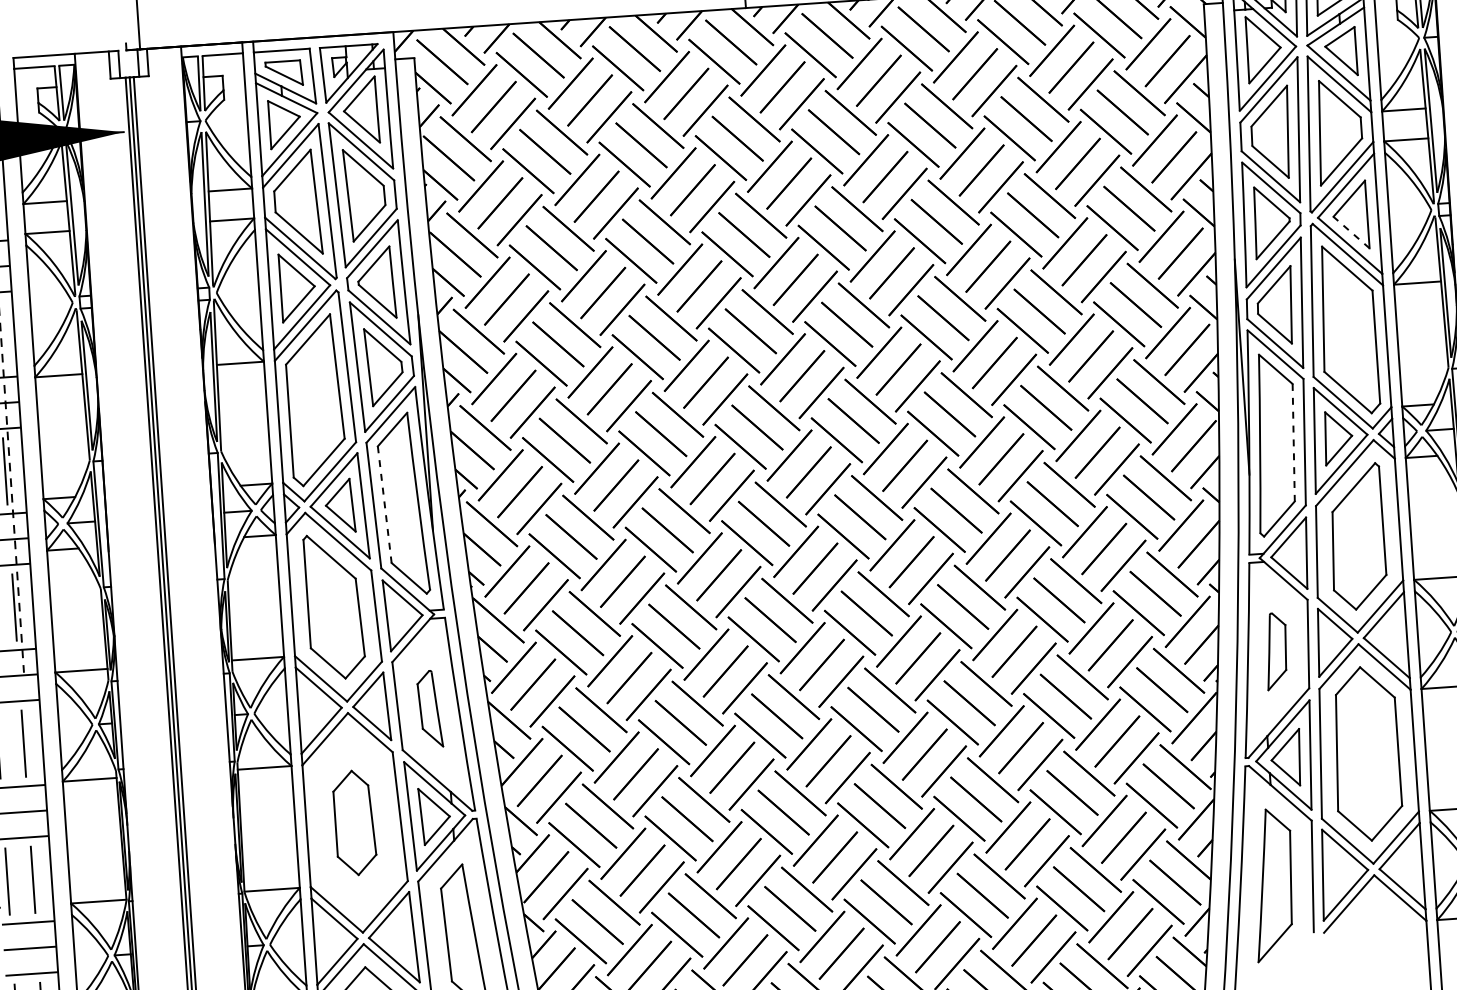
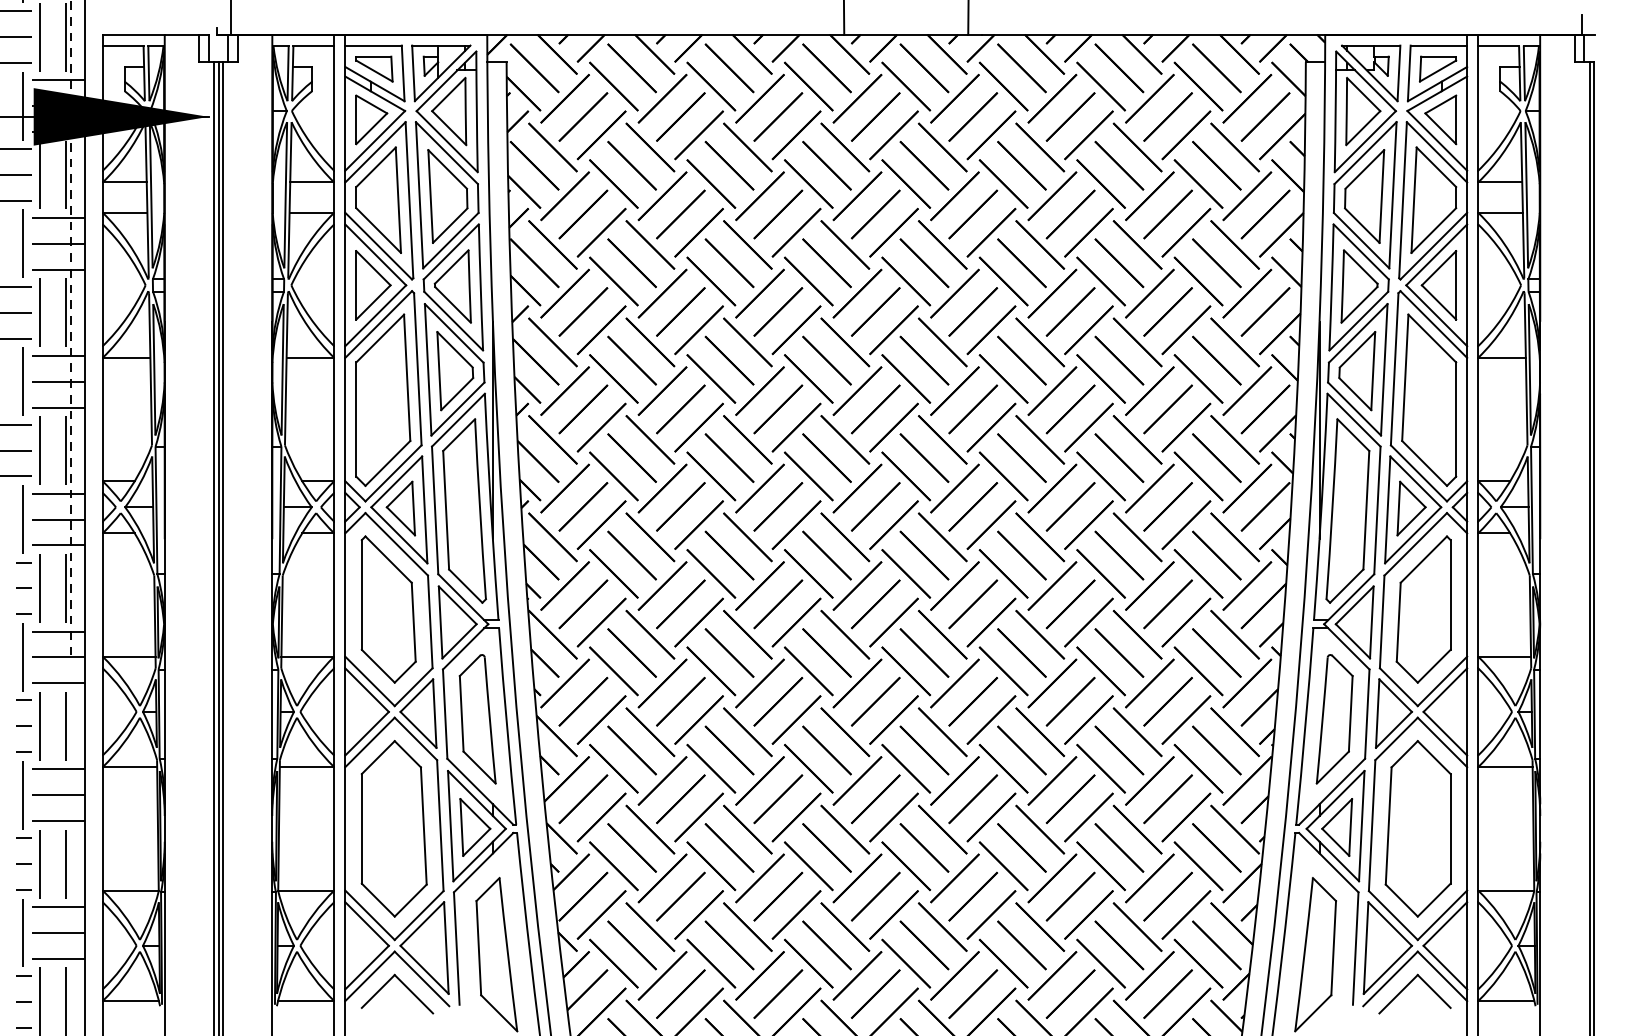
line: (1351, 232) -> (1438, 302), dashed -> solid
line: (1293, 442) -> (1366, 510), dashed -> solid
line: (385, 504) -> (446, 510), dashed -> solid
part: (1276, 651) -> (1334, 719), size x1.67
part: (429, 709) -> (477, 719), size x1.67
part: (354, 822) -> (393, 828), size x1.67
part: (1366, 910) -> (1407, 986), added

